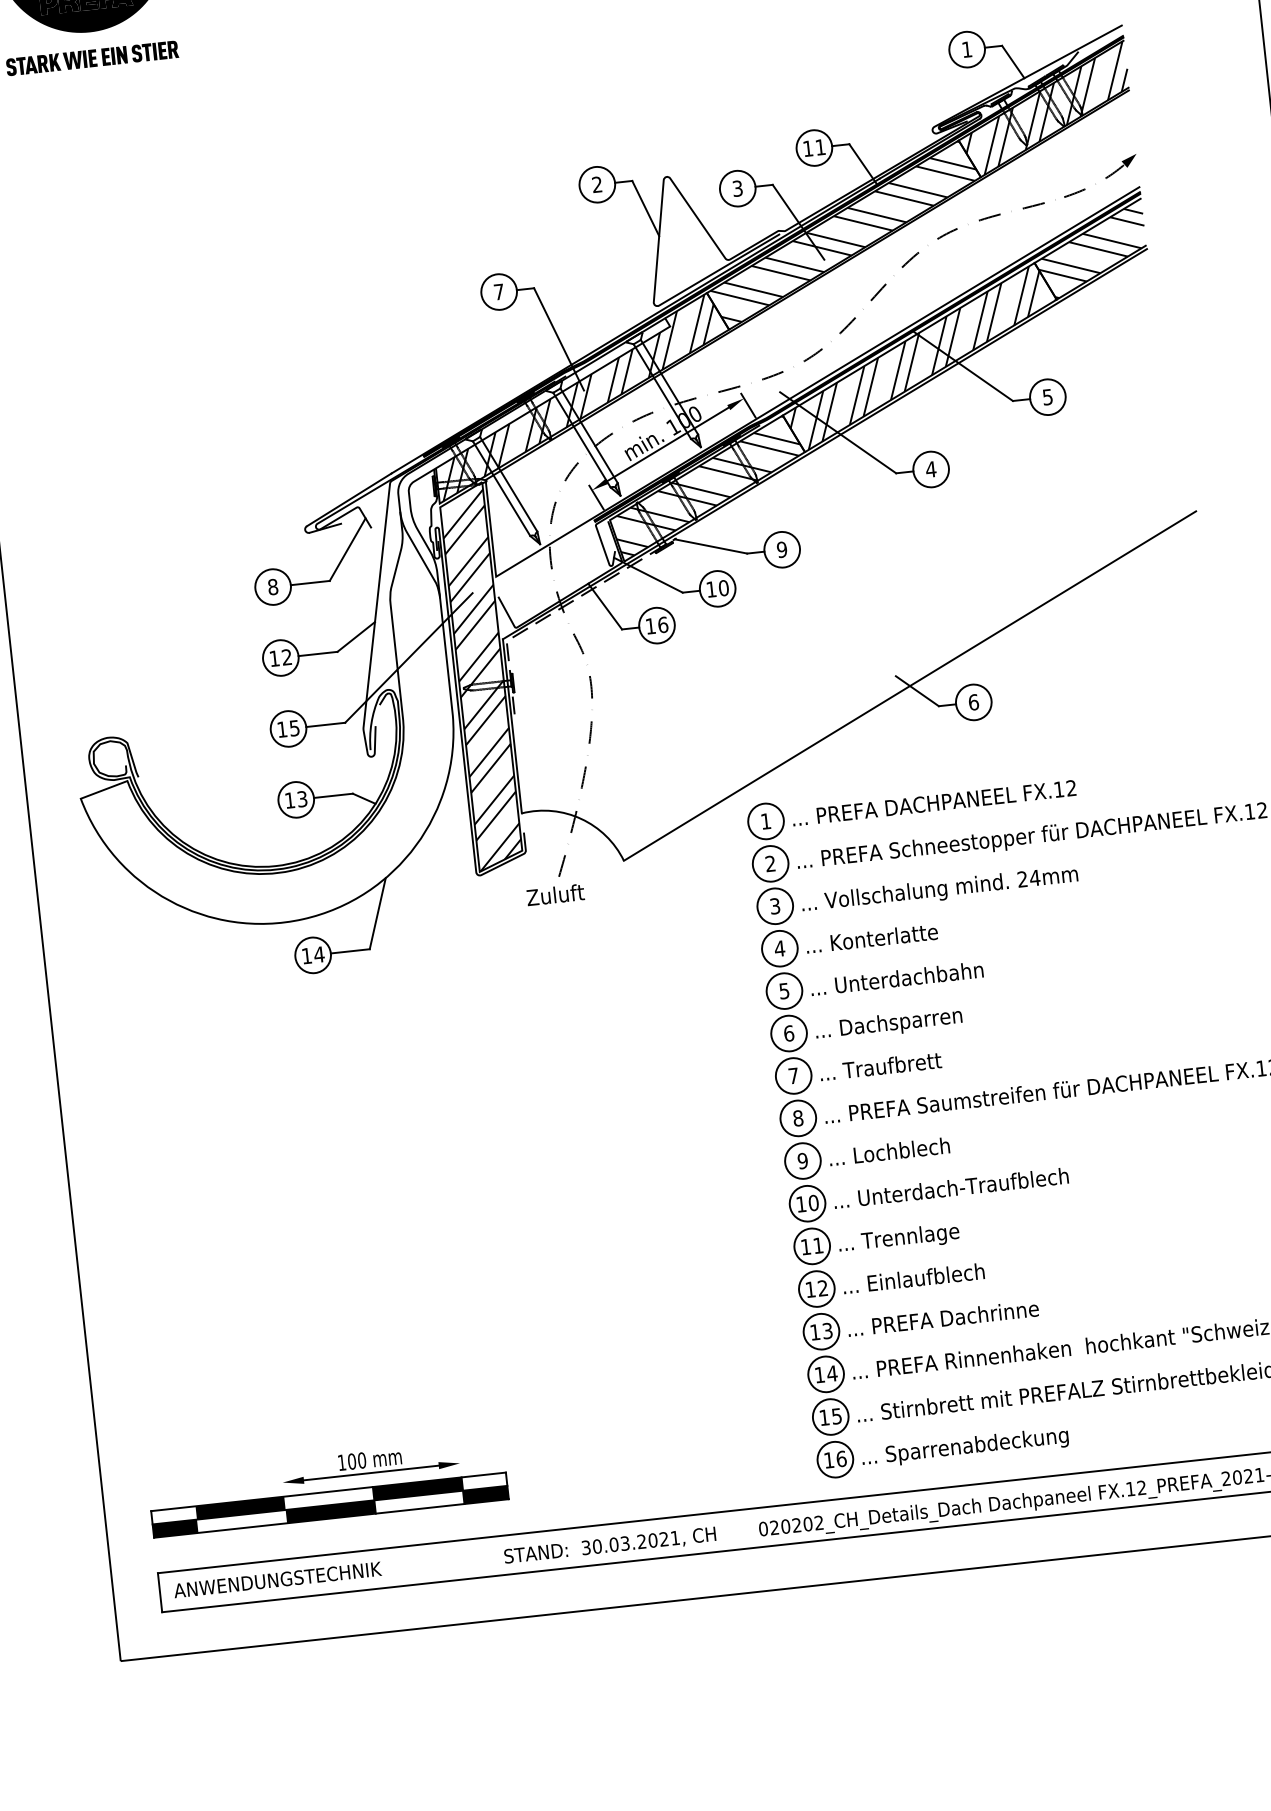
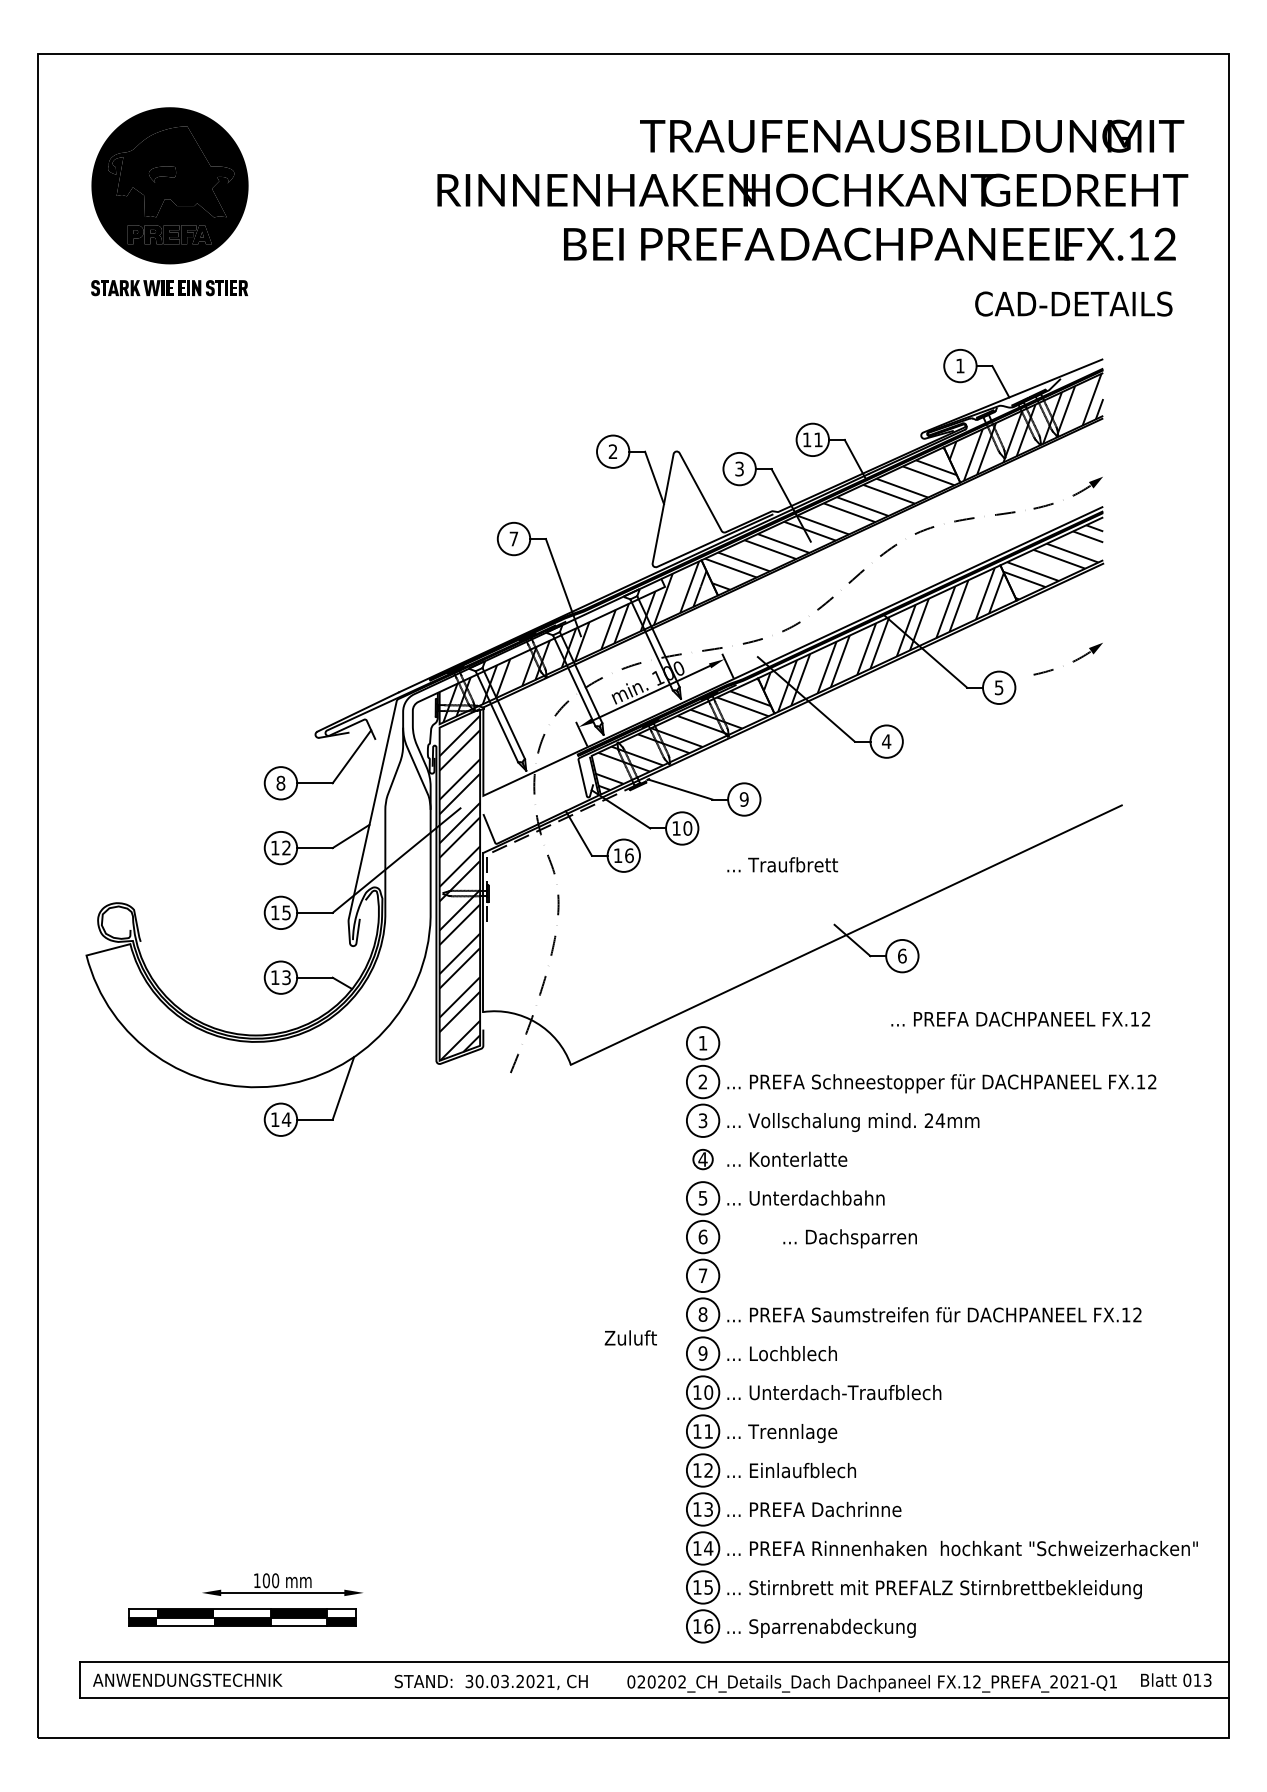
part: (1119, 358) -> (1067, 659), added
text: (933, 802) -> (1020, 1018), moved
text: (555, 894) -> (630, 1337), moved
circle: (779, 948) -> (702, 1159), size x0.6
text: (888, 1024) -> (849, 1238), moved
text: (880, 1066) -> (782, 864), moved
part: (329, 1504) -> (241, 1617), size x0.7

